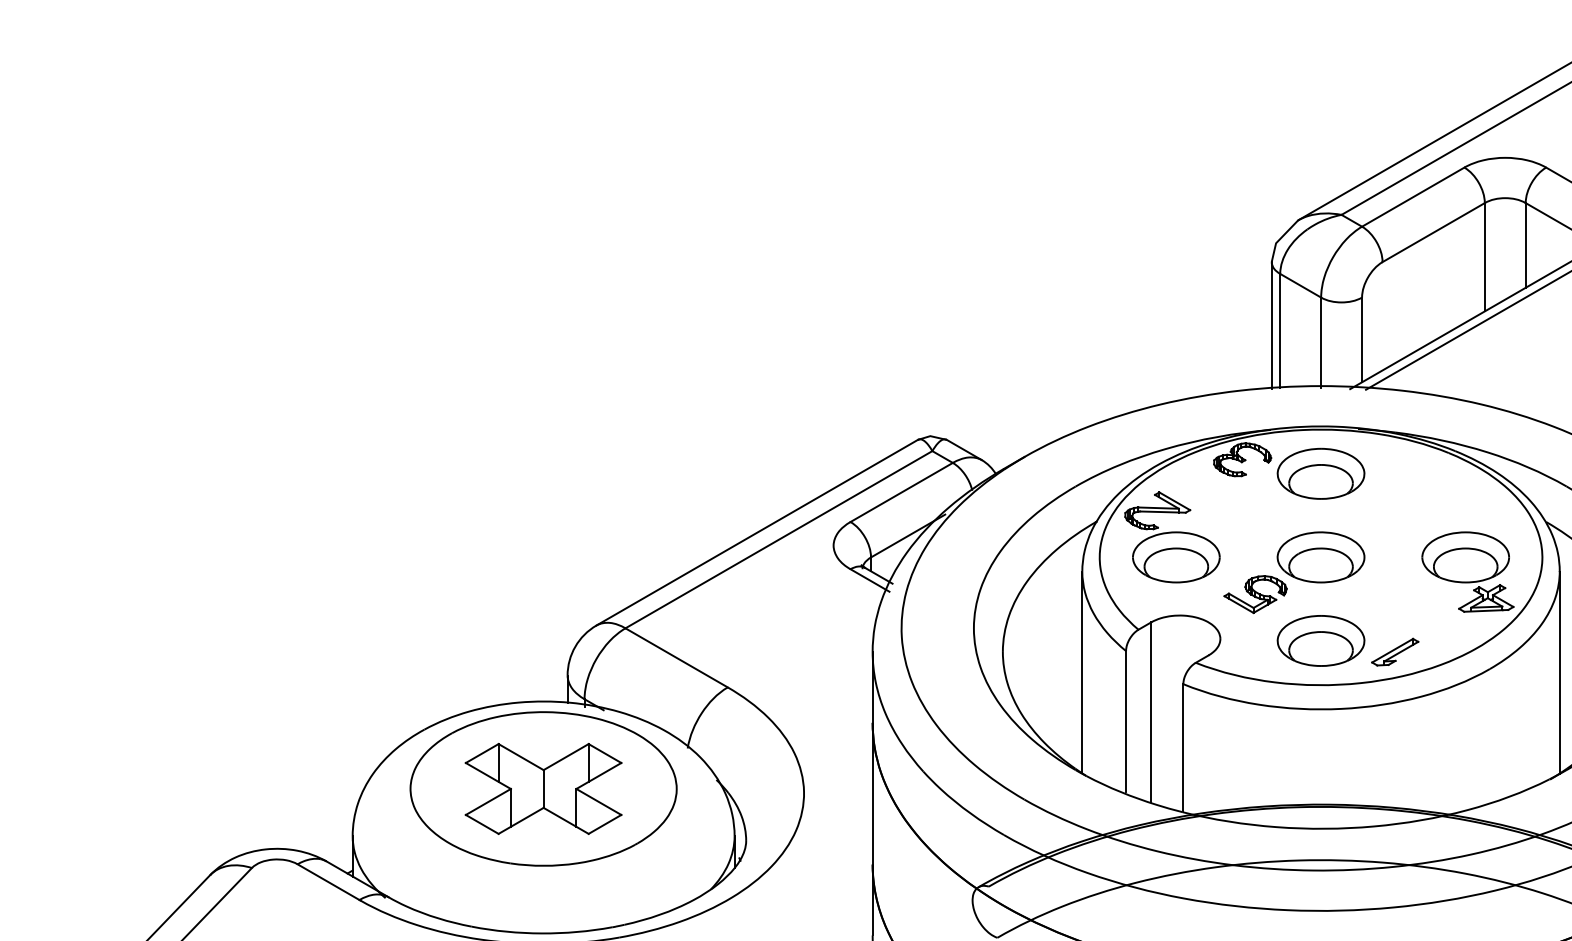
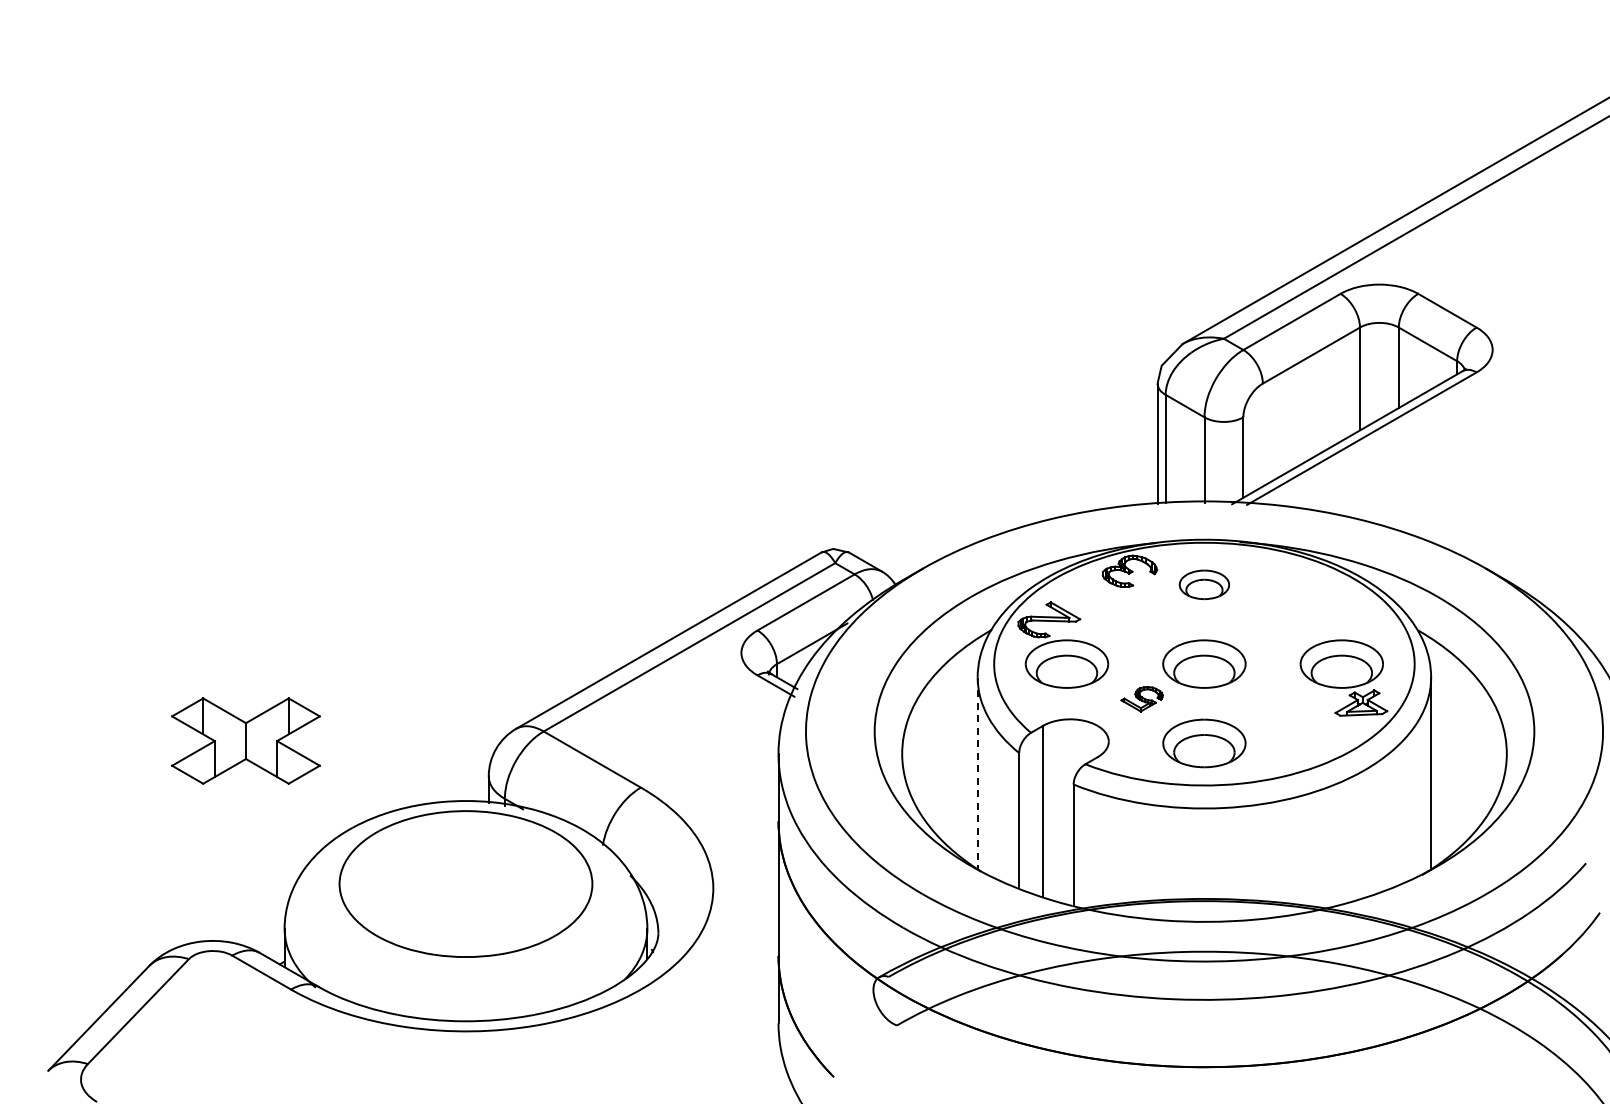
part: (1321, 473) -> (1204, 584), size x0.6
part: (1254, 593) -> (1141, 698), size x0.7
part: (1394, 651) -> (1274, 753), removed
line: (1082, 672) -> (977, 773), solid -> dashed
part: (543, 788) -> (245, 740), moved

